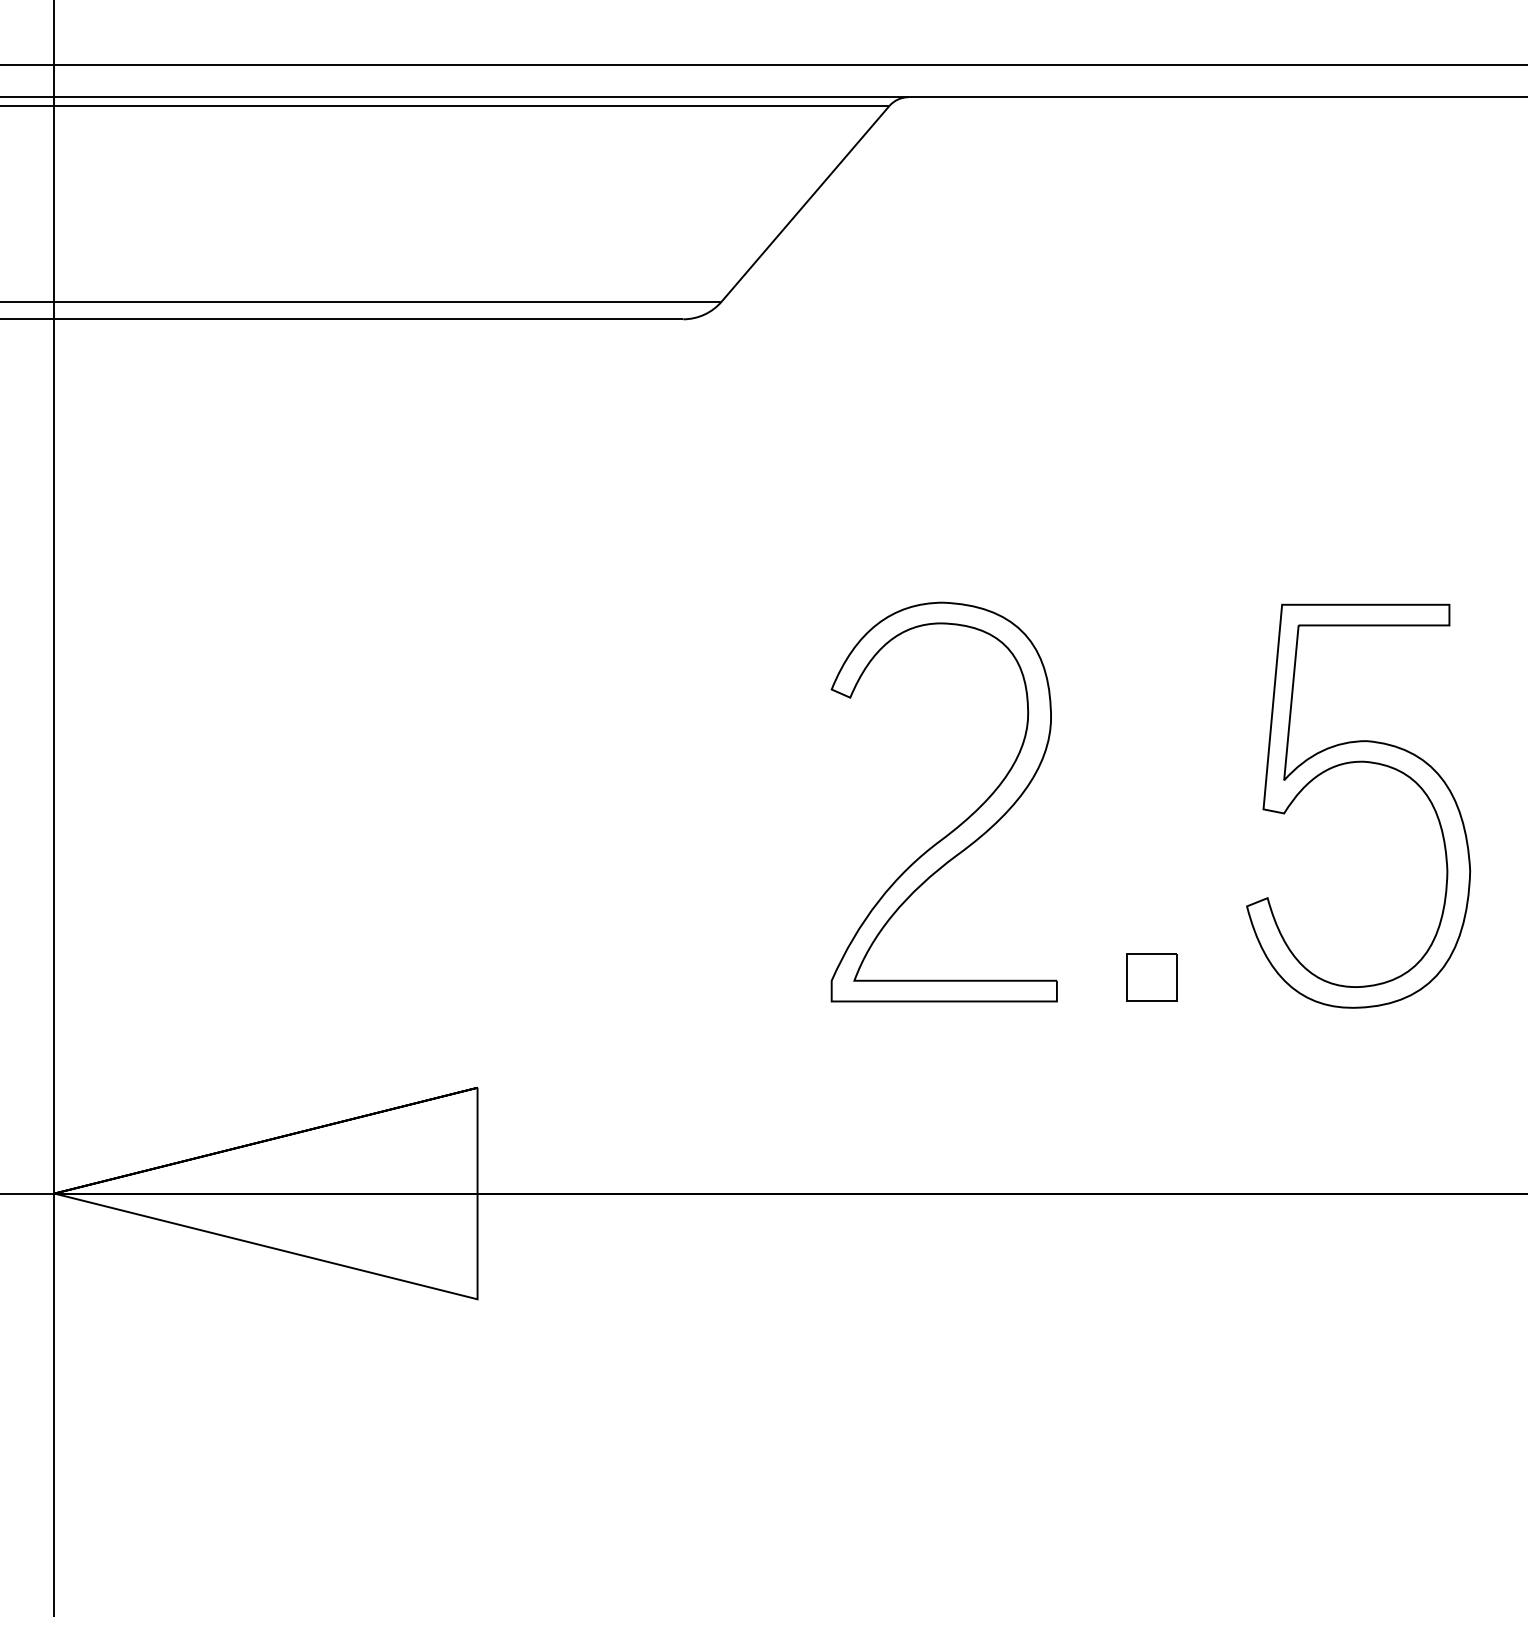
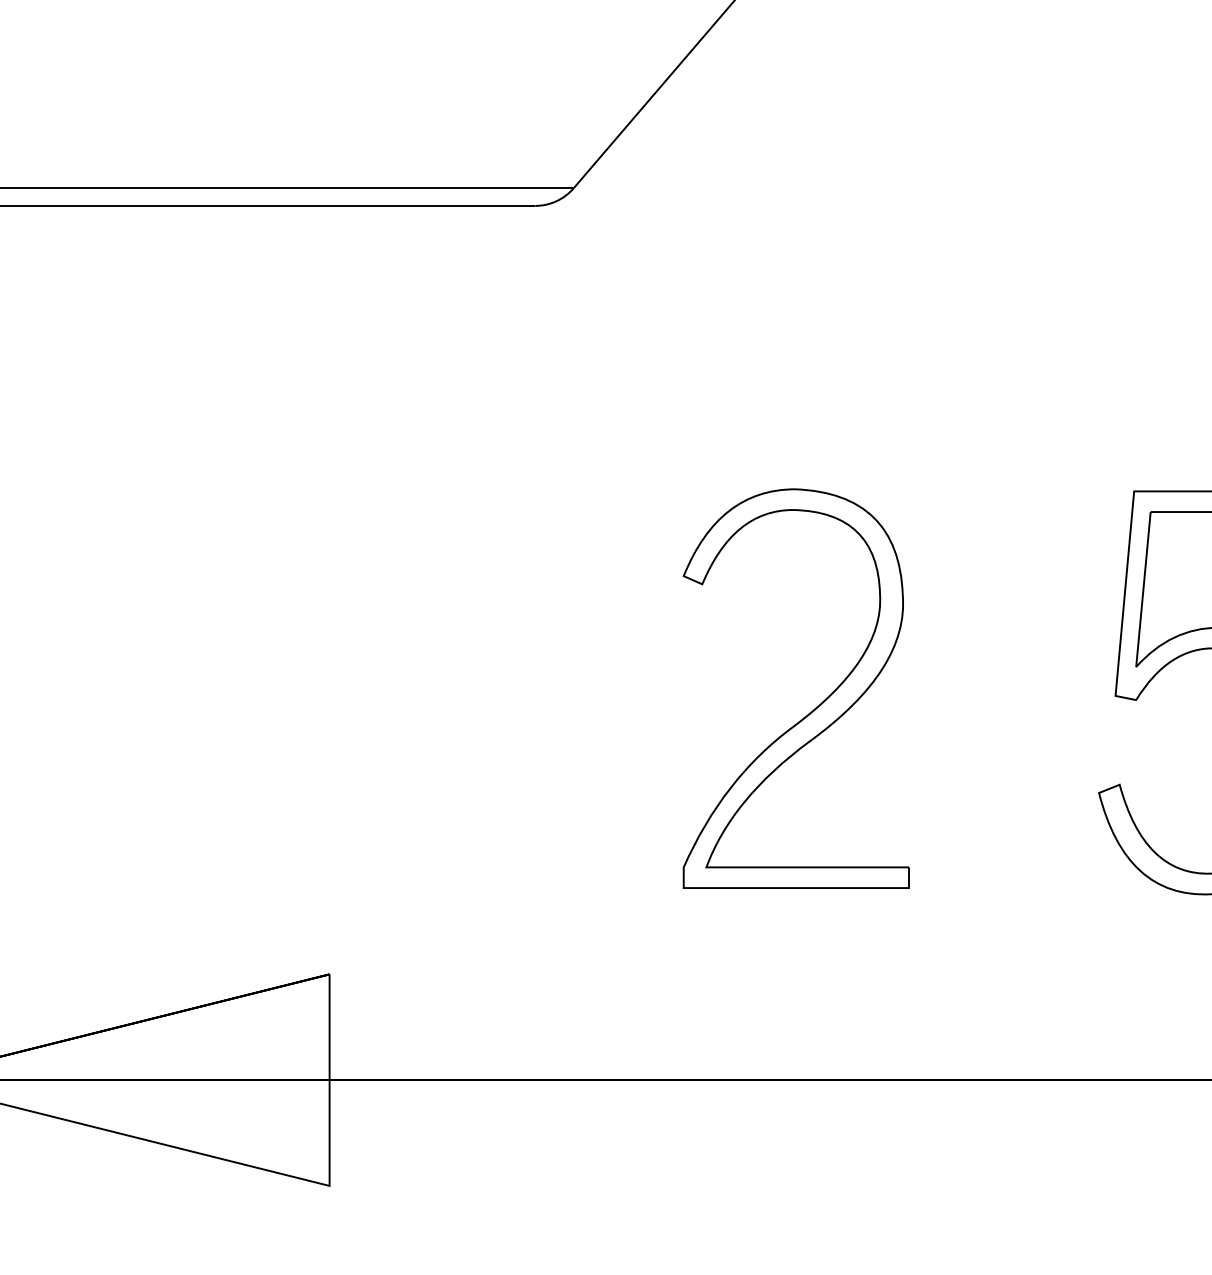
part: (1151, 977) -> (1003, 864), removed

